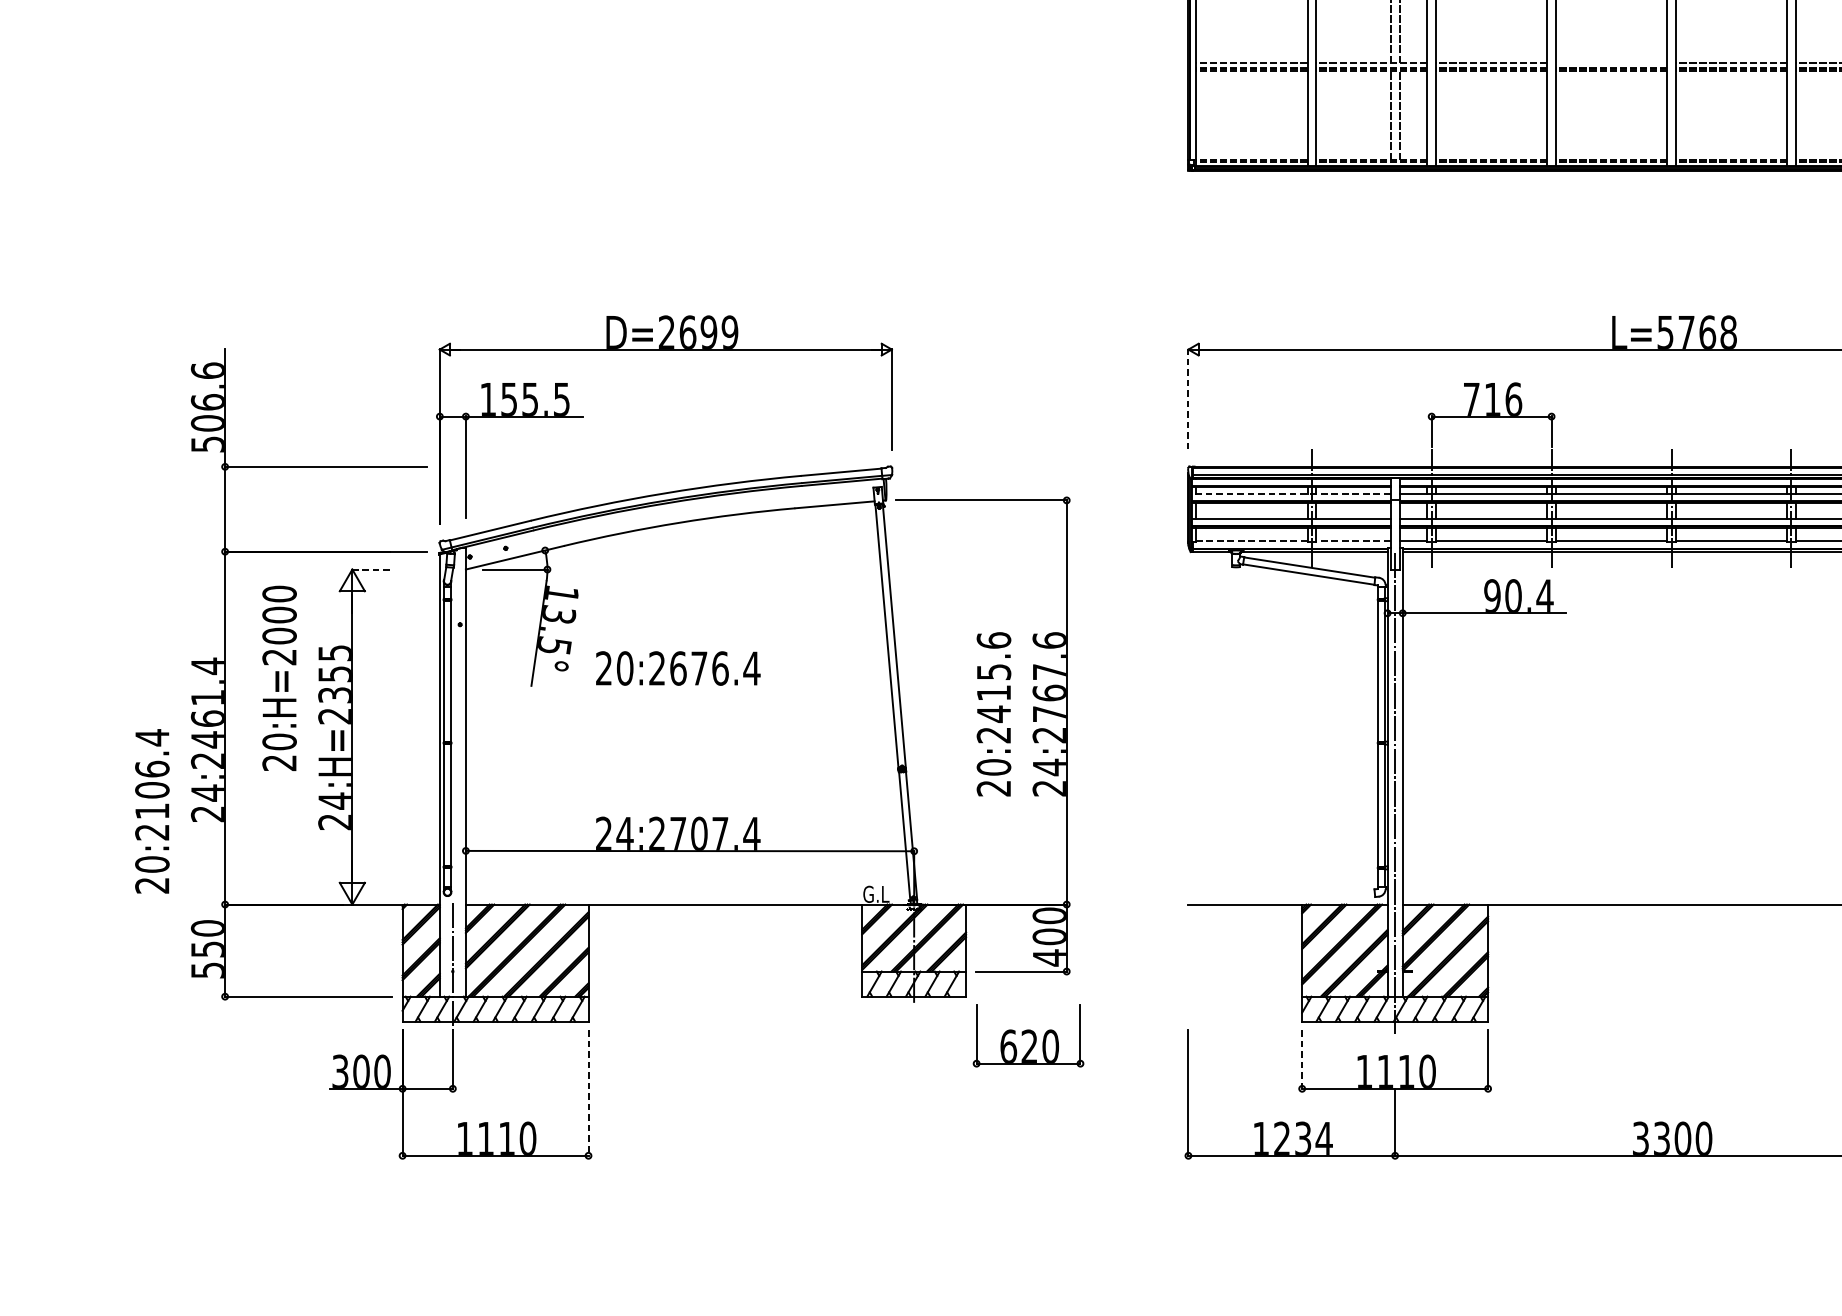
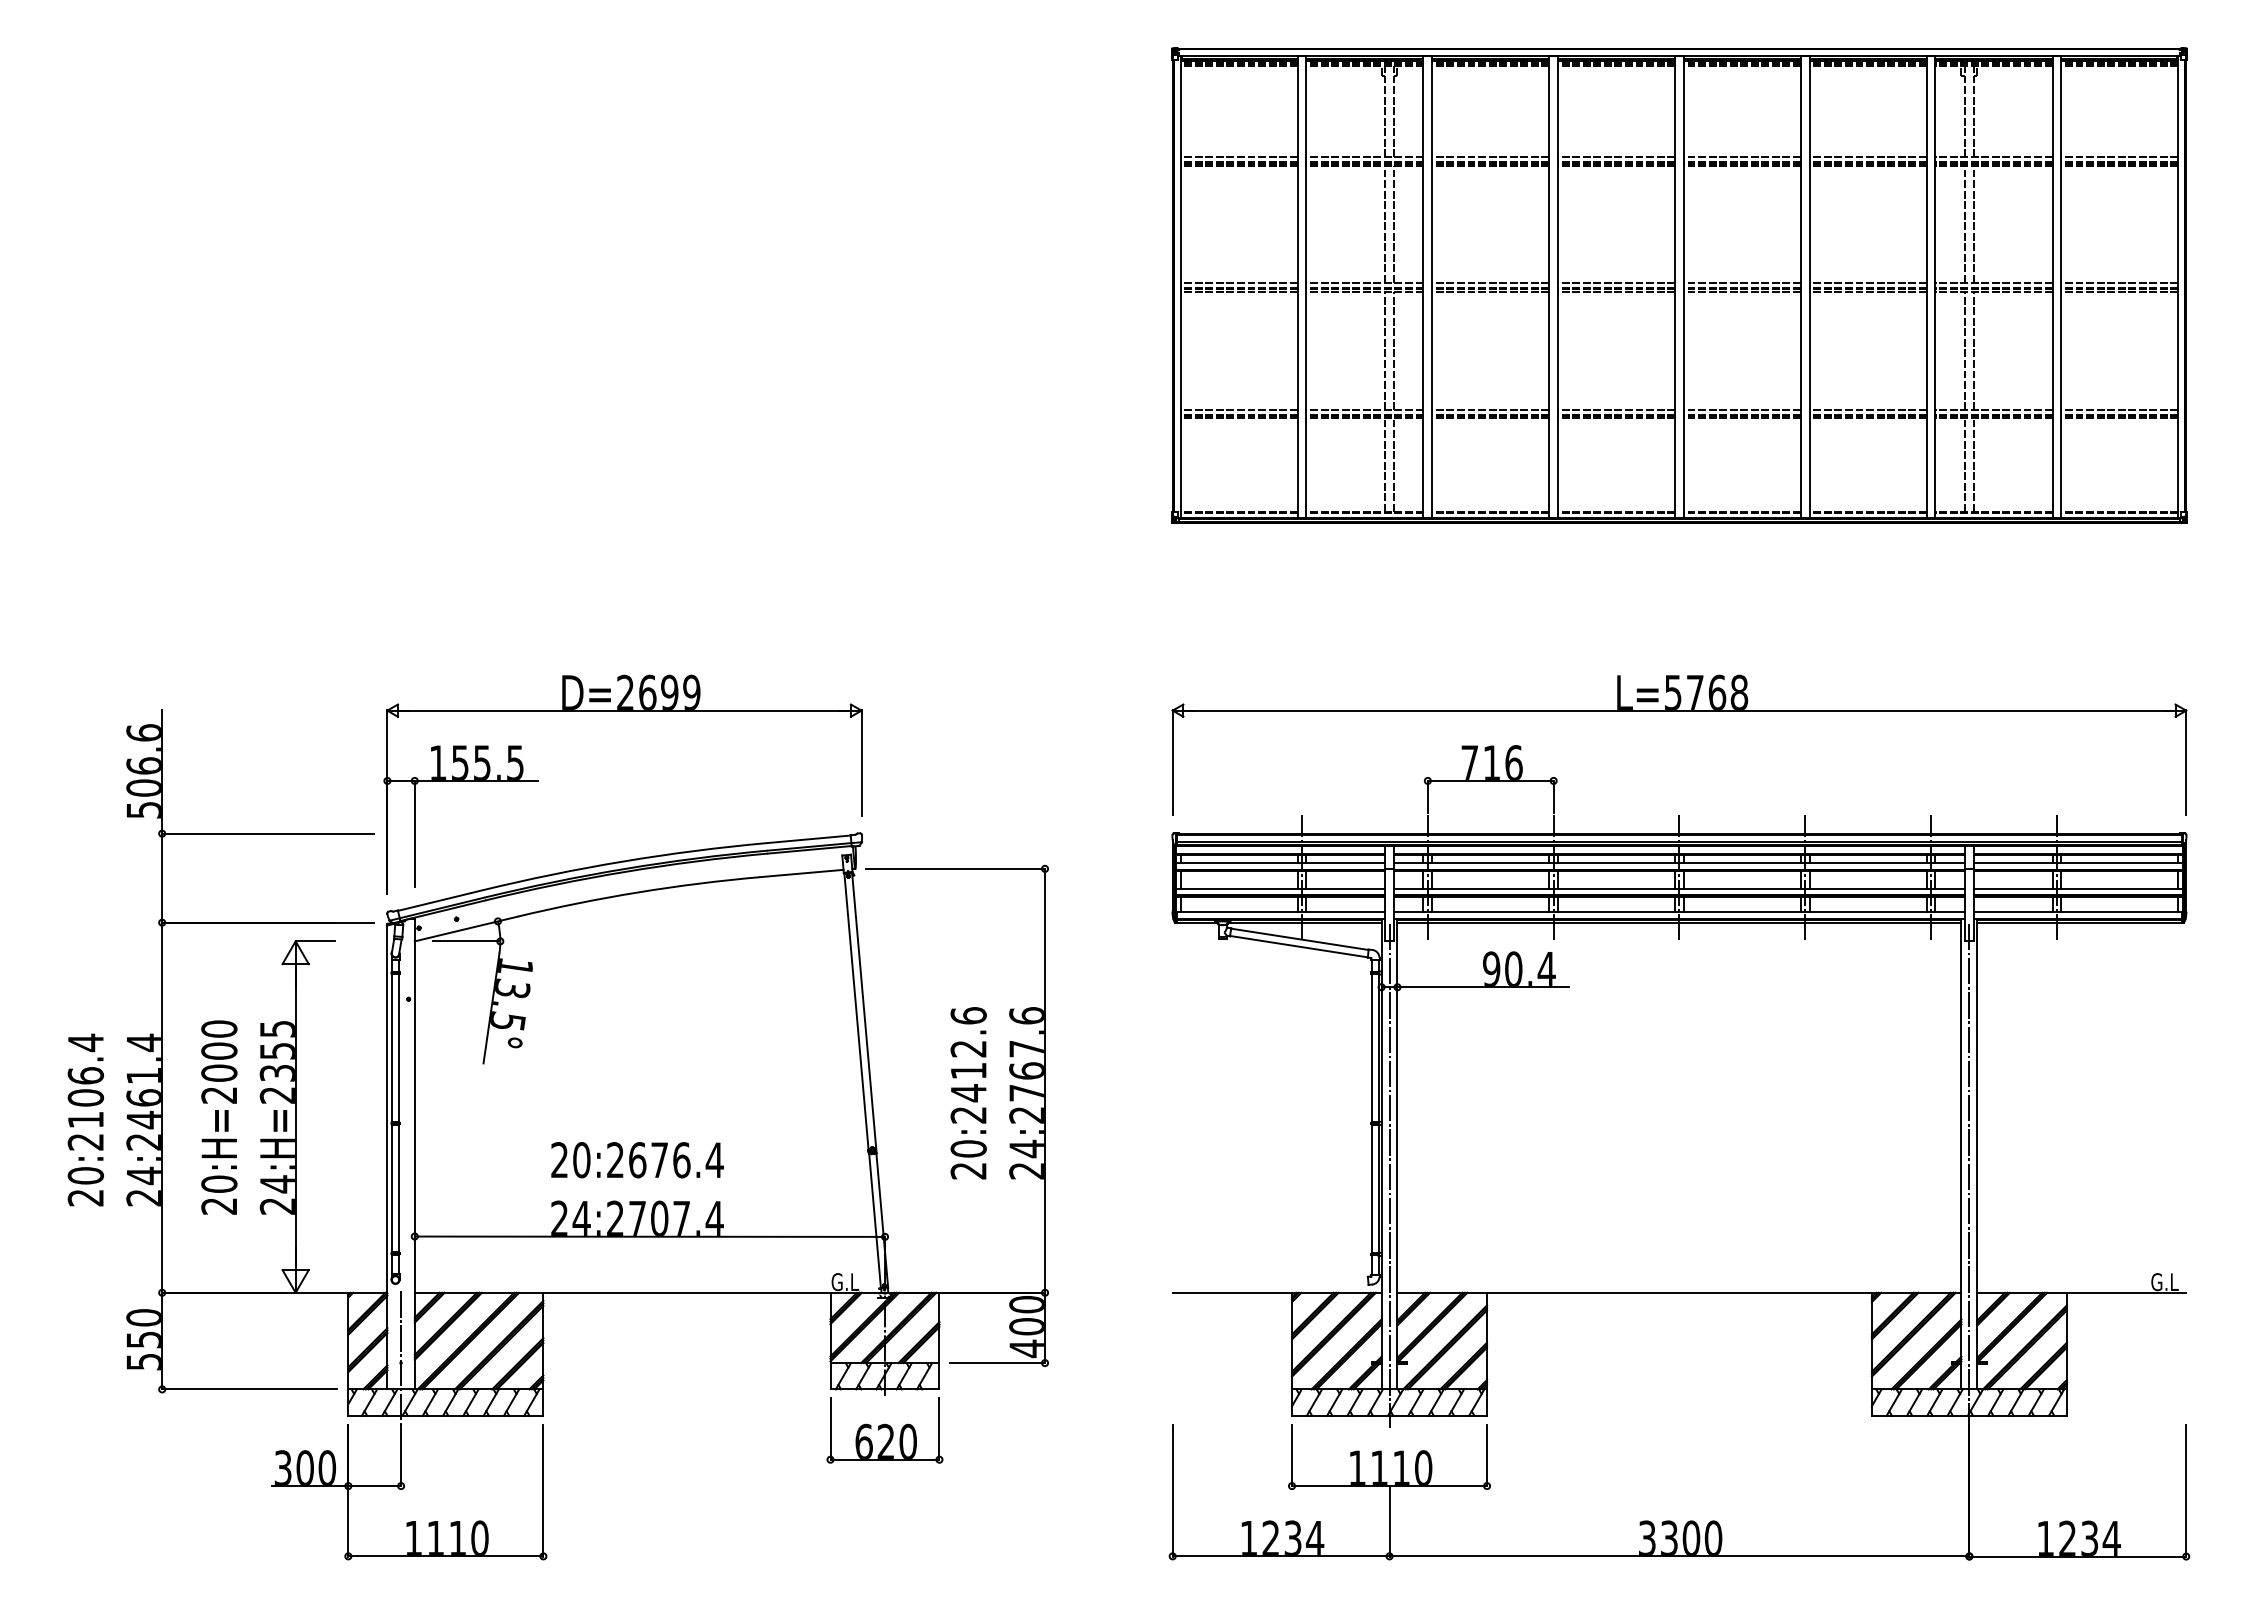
line: (1611, 63) -> (1616, 410), added
line: (1188, 399) -> (1172, 762), dashed -> solid
line: (1290, 494) -> (1279, 862), dashed -> solid
line: (1252, 541) -> (1239, 911), dashed -> solid
line: (1353, 541) -> (1345, 911), dashed -> solid
line: (371, 569) -> (315, 941), dashed -> solid
text: (678, 668) -> (637, 1160), moved
text: (993, 672) -> (968, 1049), 20:2415.6 -> 20:2412.6
text: (279, 678) -> (219, 1117), moved
text: (152, 810) -> (85, 1119), moved
part: (1028, 1035) -> (884, 1430), moved
line: (1302, 1059) -> (1292, 1455), dashed -> solid
line: (588, 1093) -> (543, 1490), dashed -> solid

